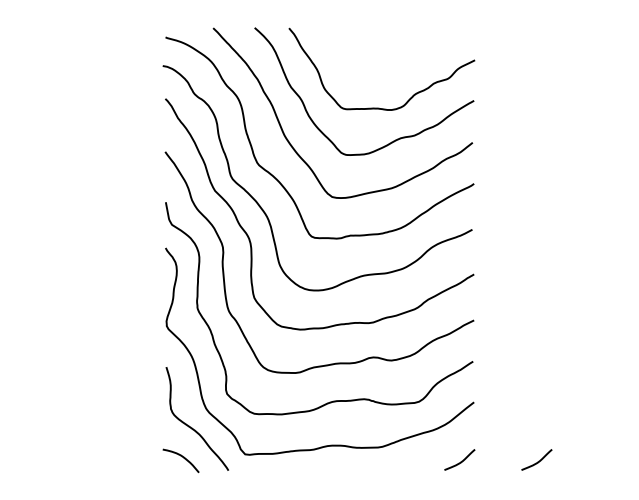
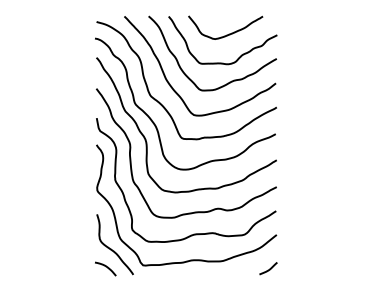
curve: (388, 59) -> (226, 34), added
curve: (538, 459) -> (314, 268), removed

